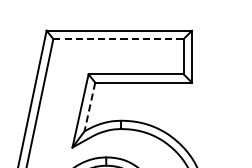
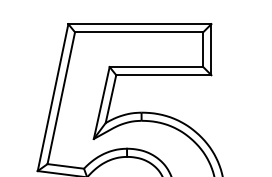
line: (118, 39) -> (139, 32), dashed -> solid
line: (89, 107) -> (110, 99), dashed -> solid

